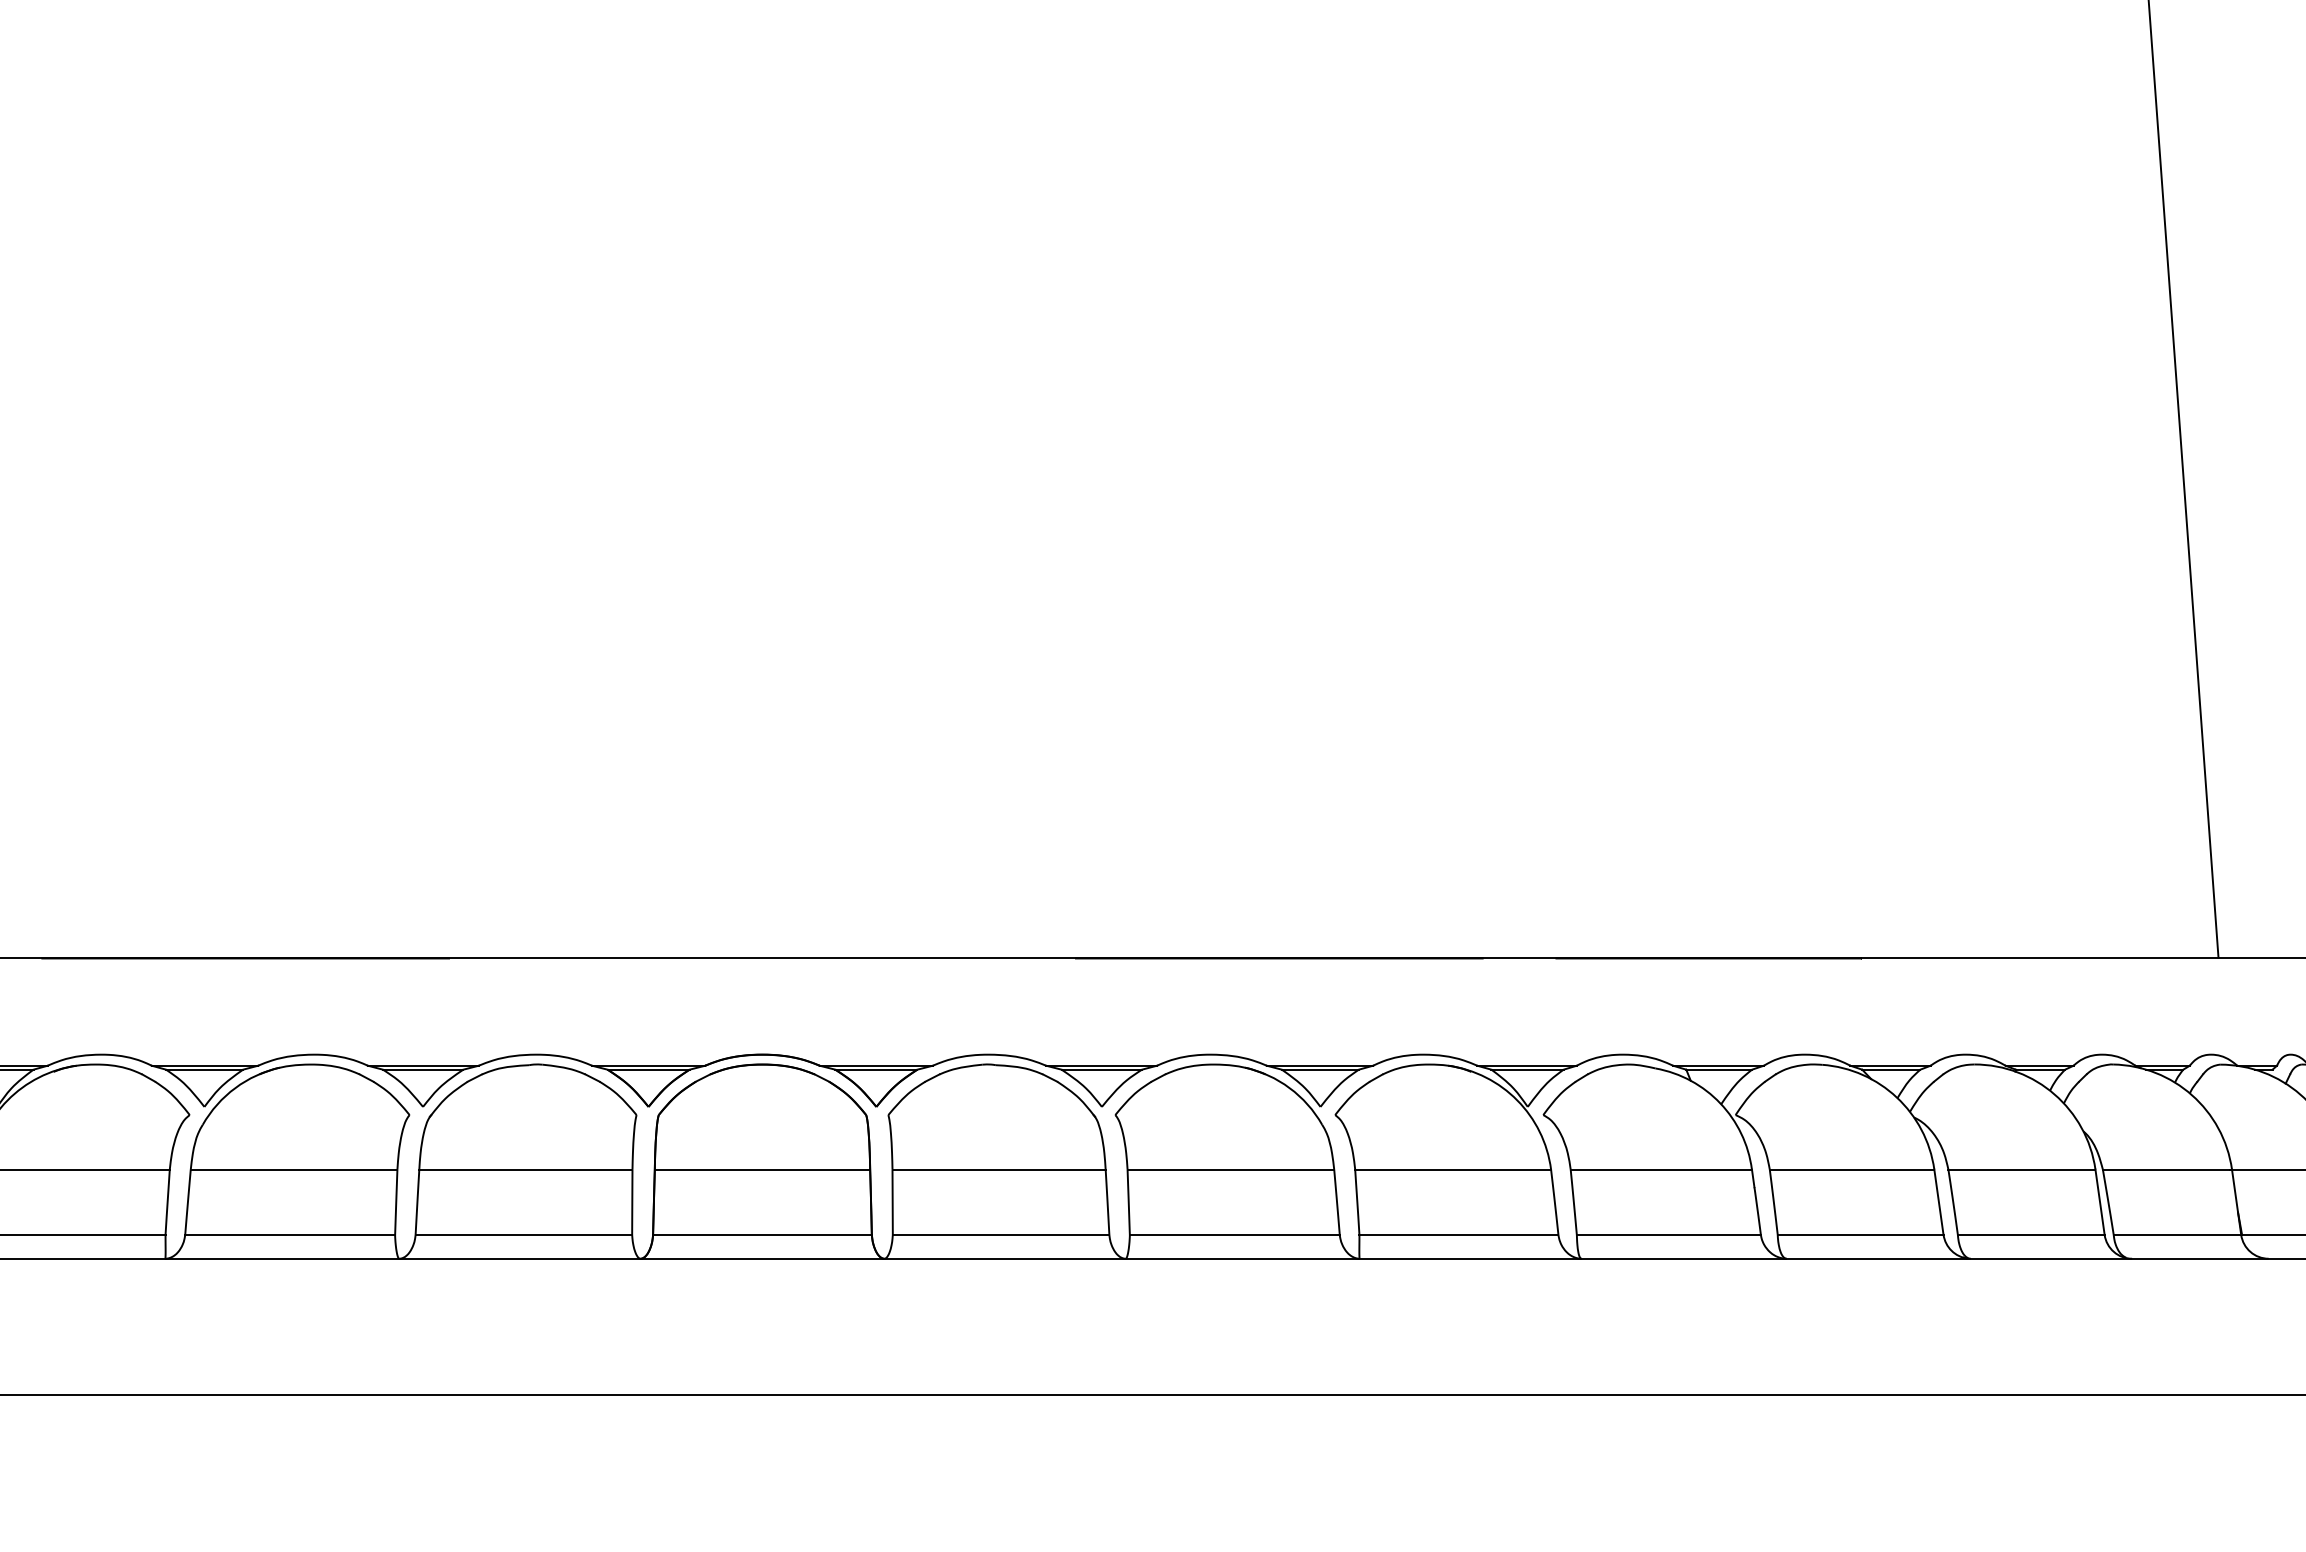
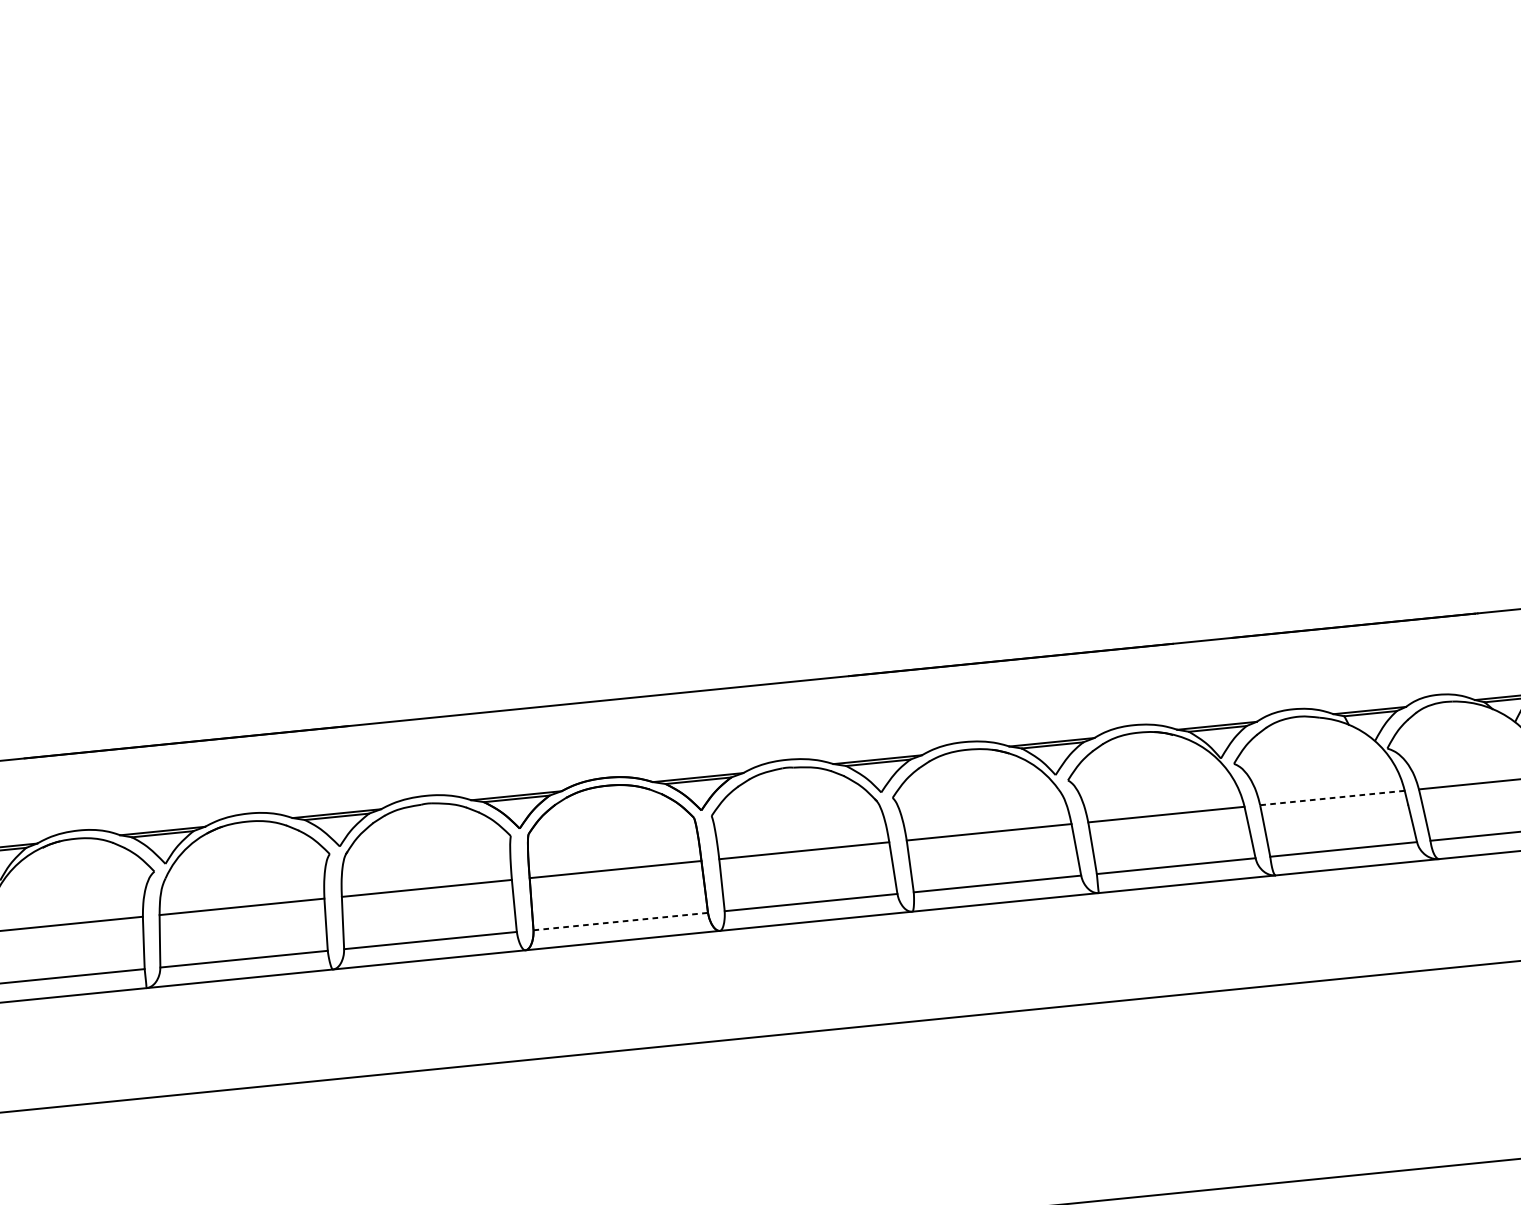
line: (1661, 1169) -> (1332, 797), solid -> dashed
line: (762, 1234) -> (620, 921), solid -> dashed

